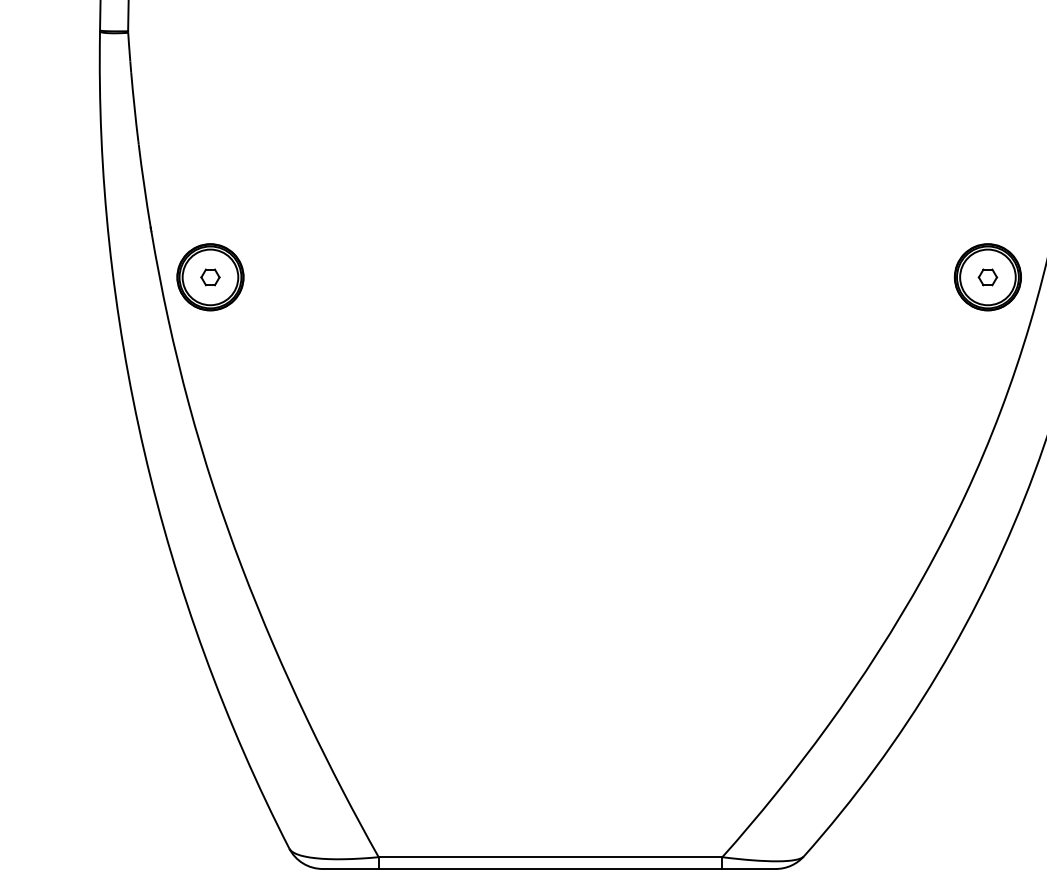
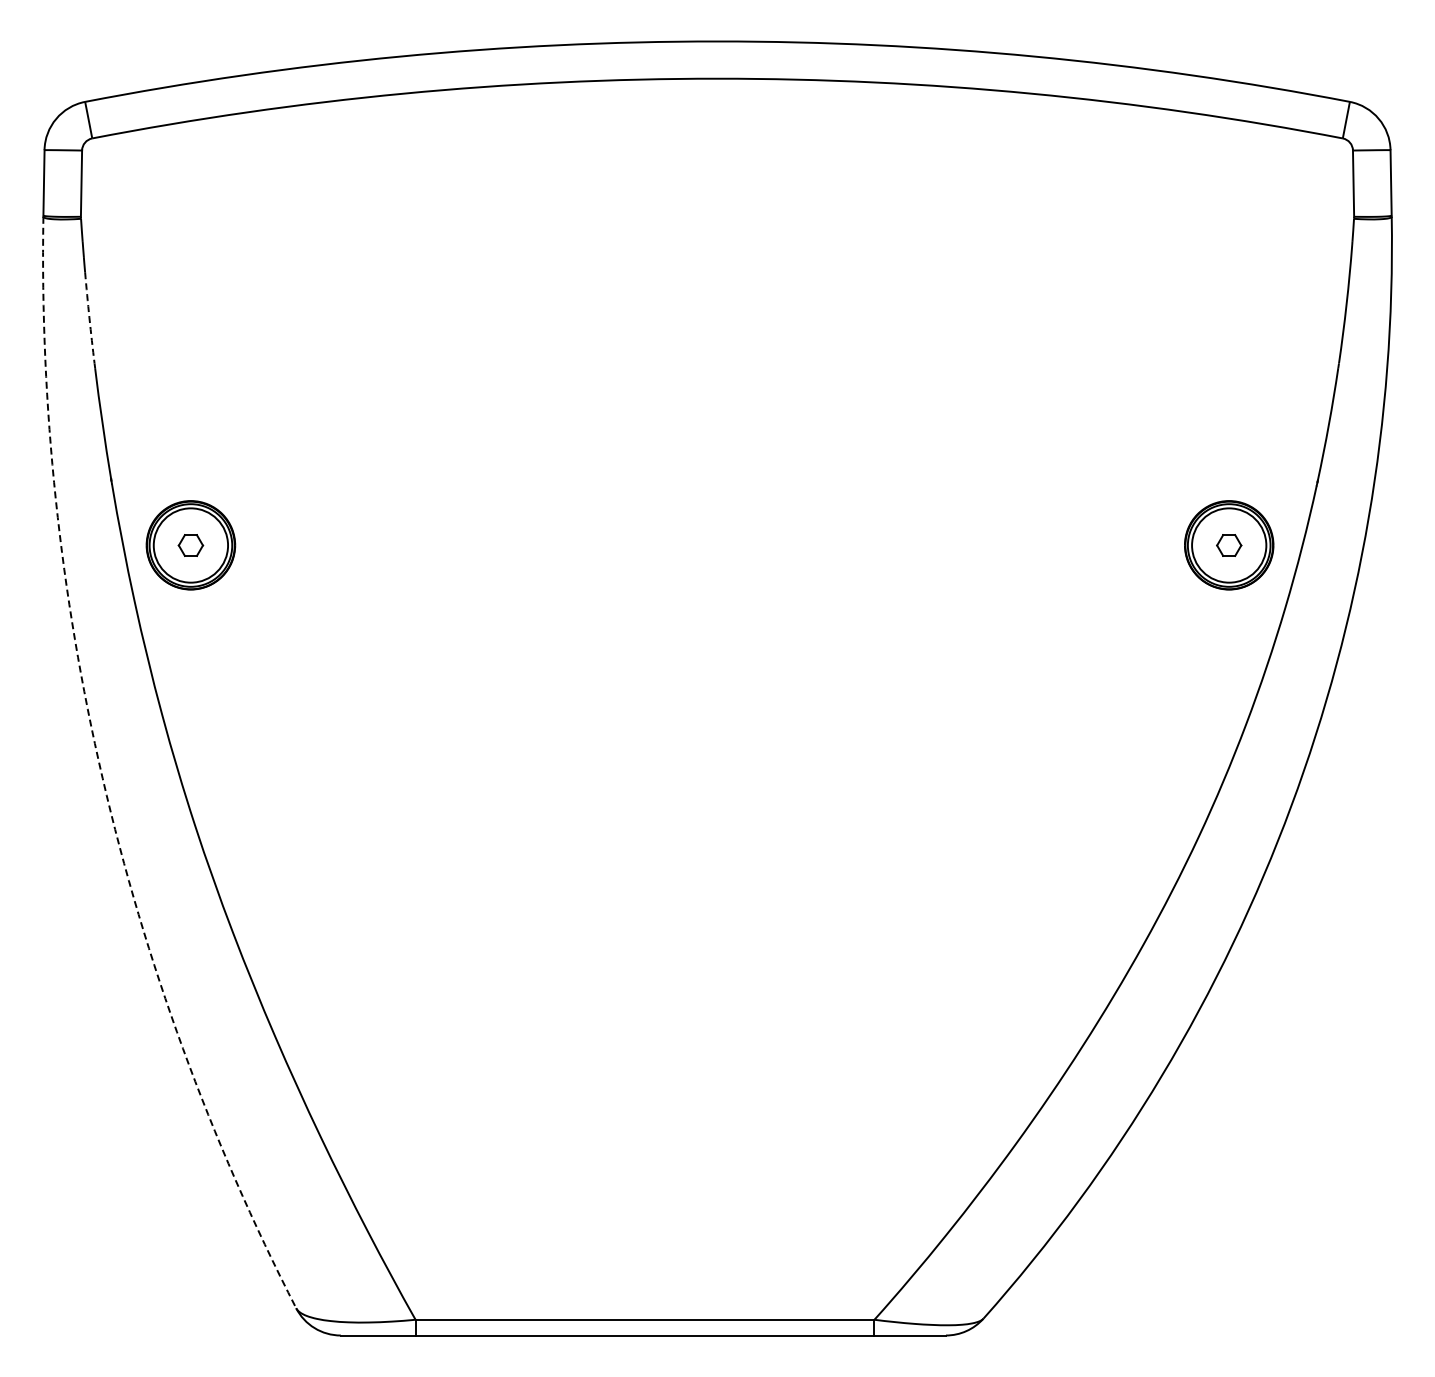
arc: (134, 106) -> (89, 317), solid -> dashed
arc: (144, 451) -> (102, 778), solid -> dashed

